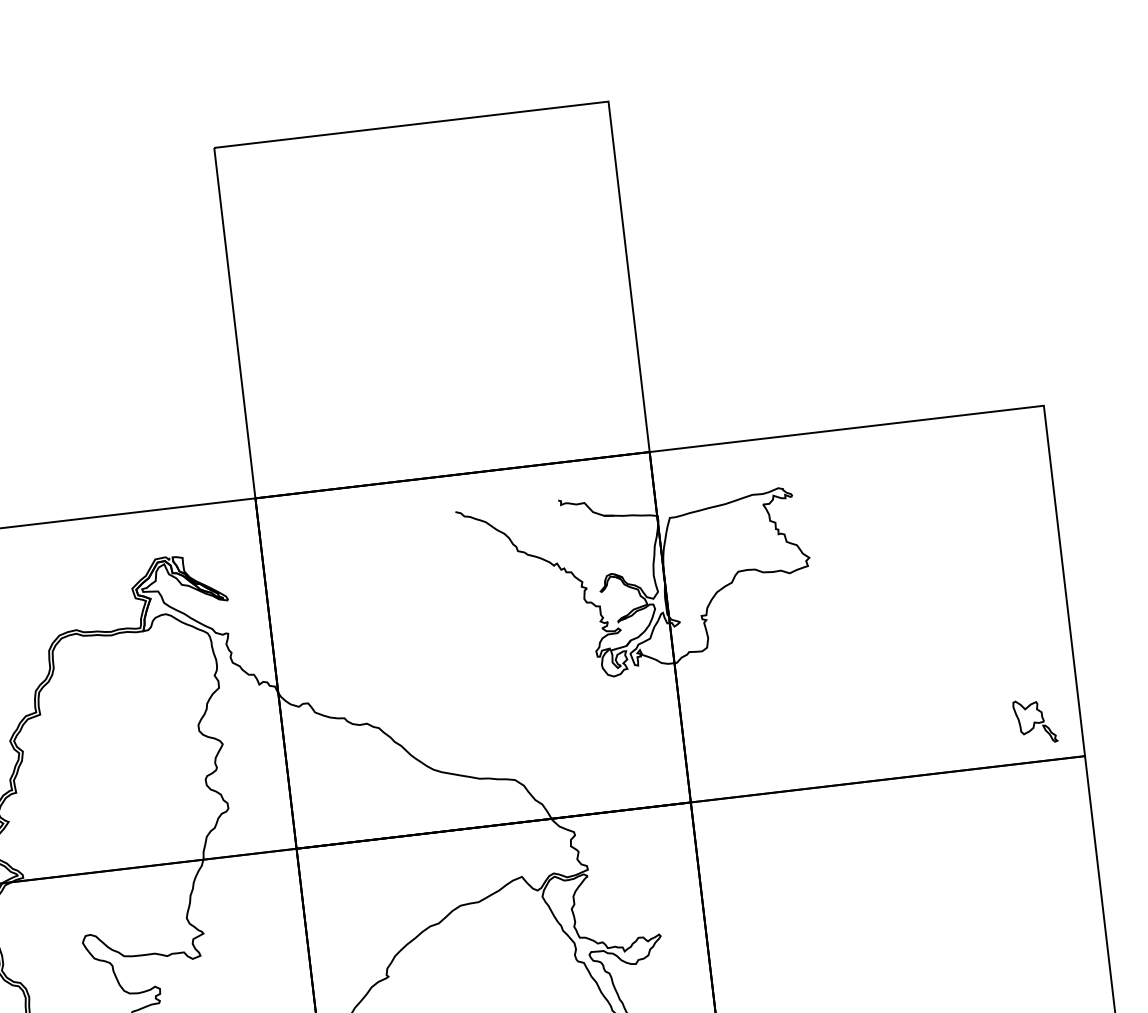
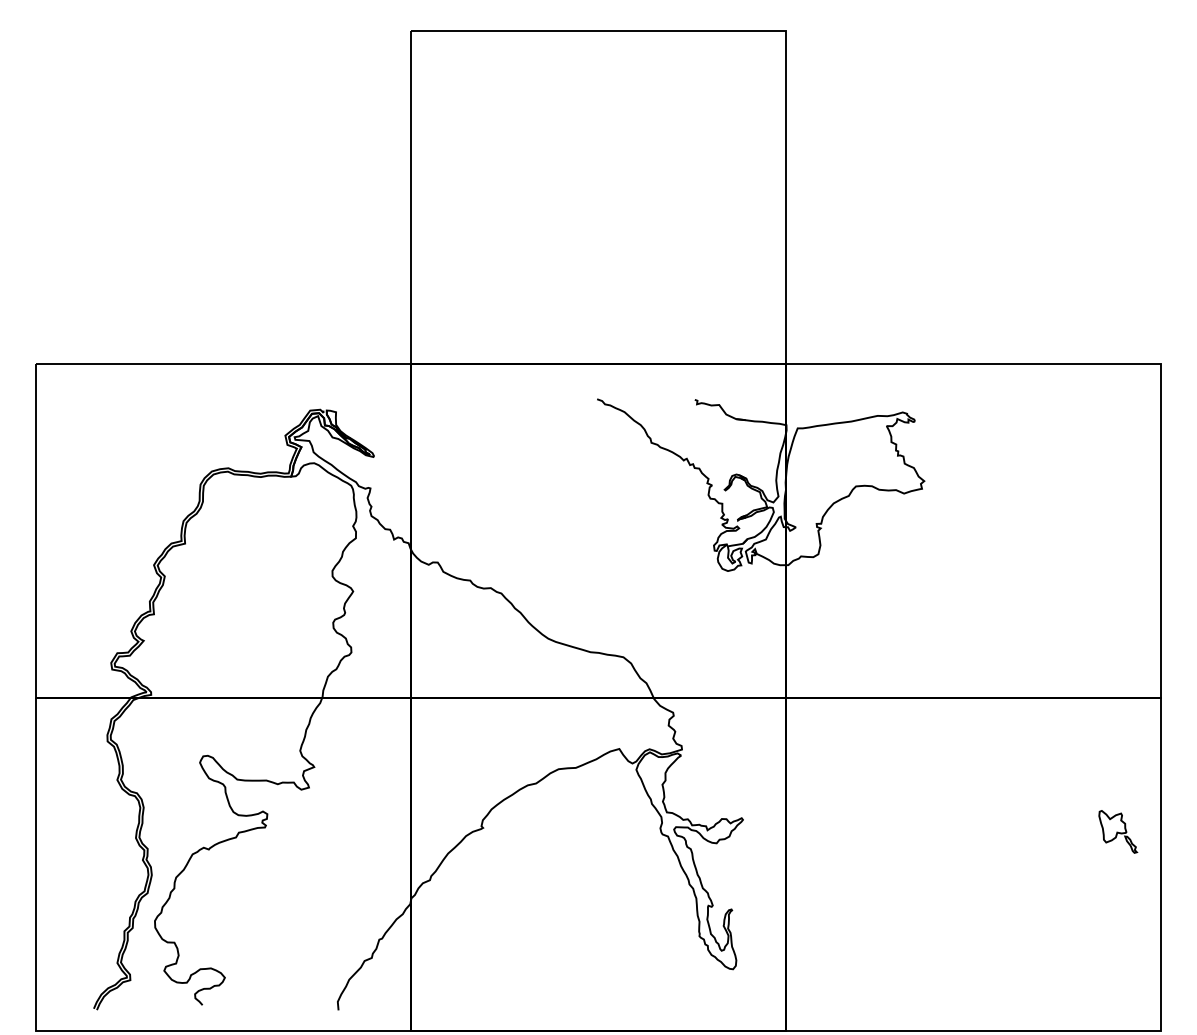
part: (1035, 721) -> (1118, 831), moved

